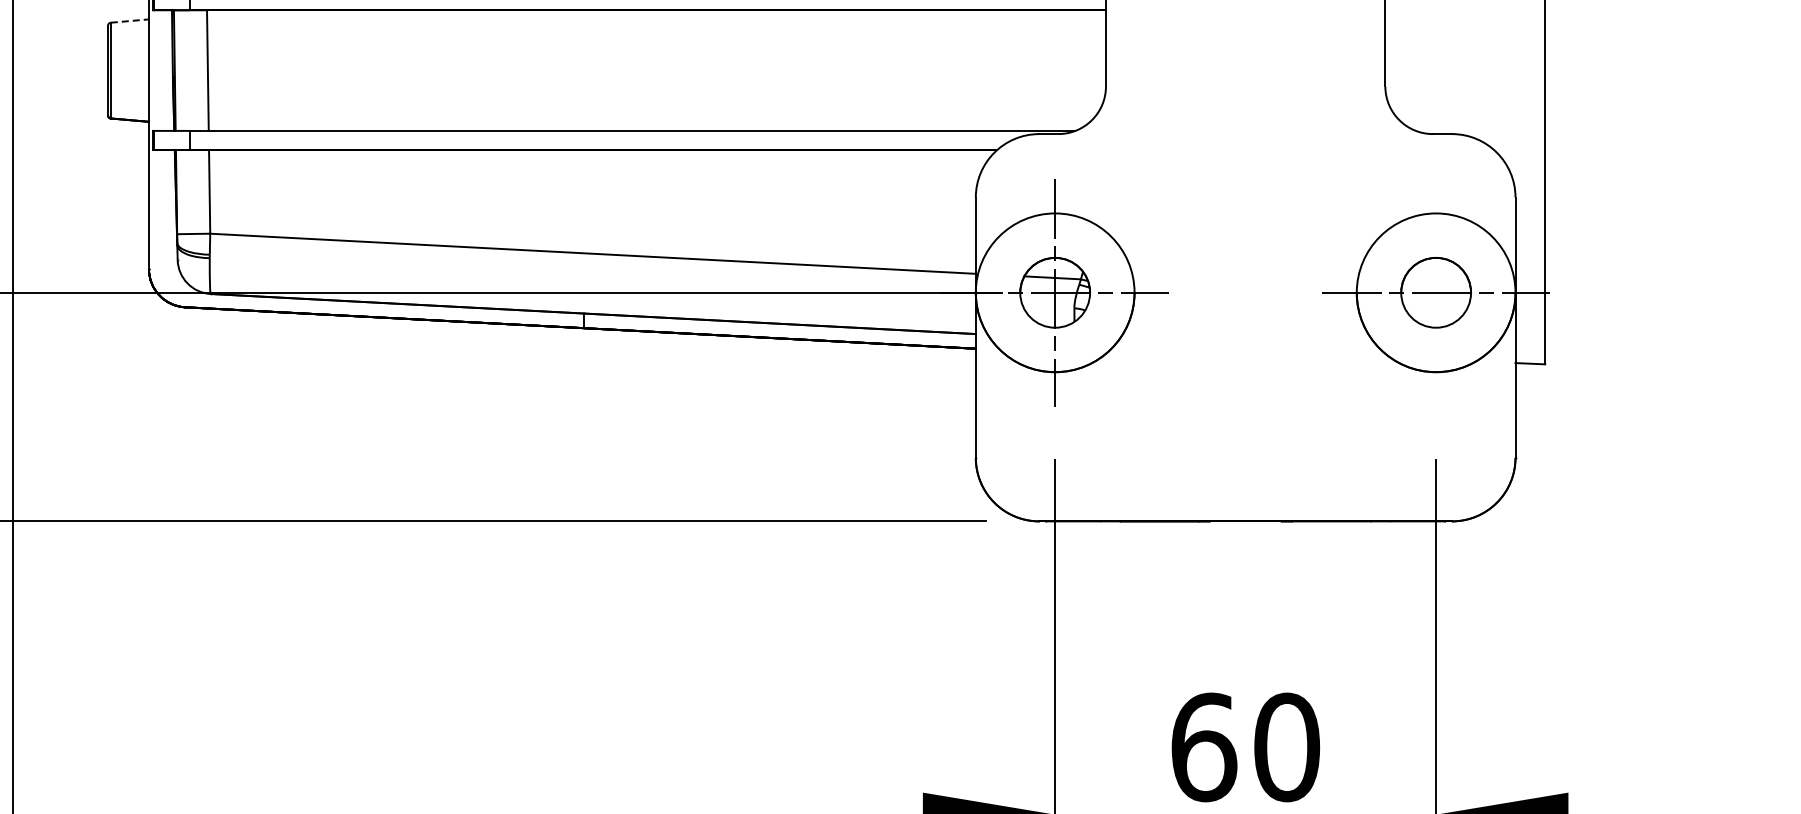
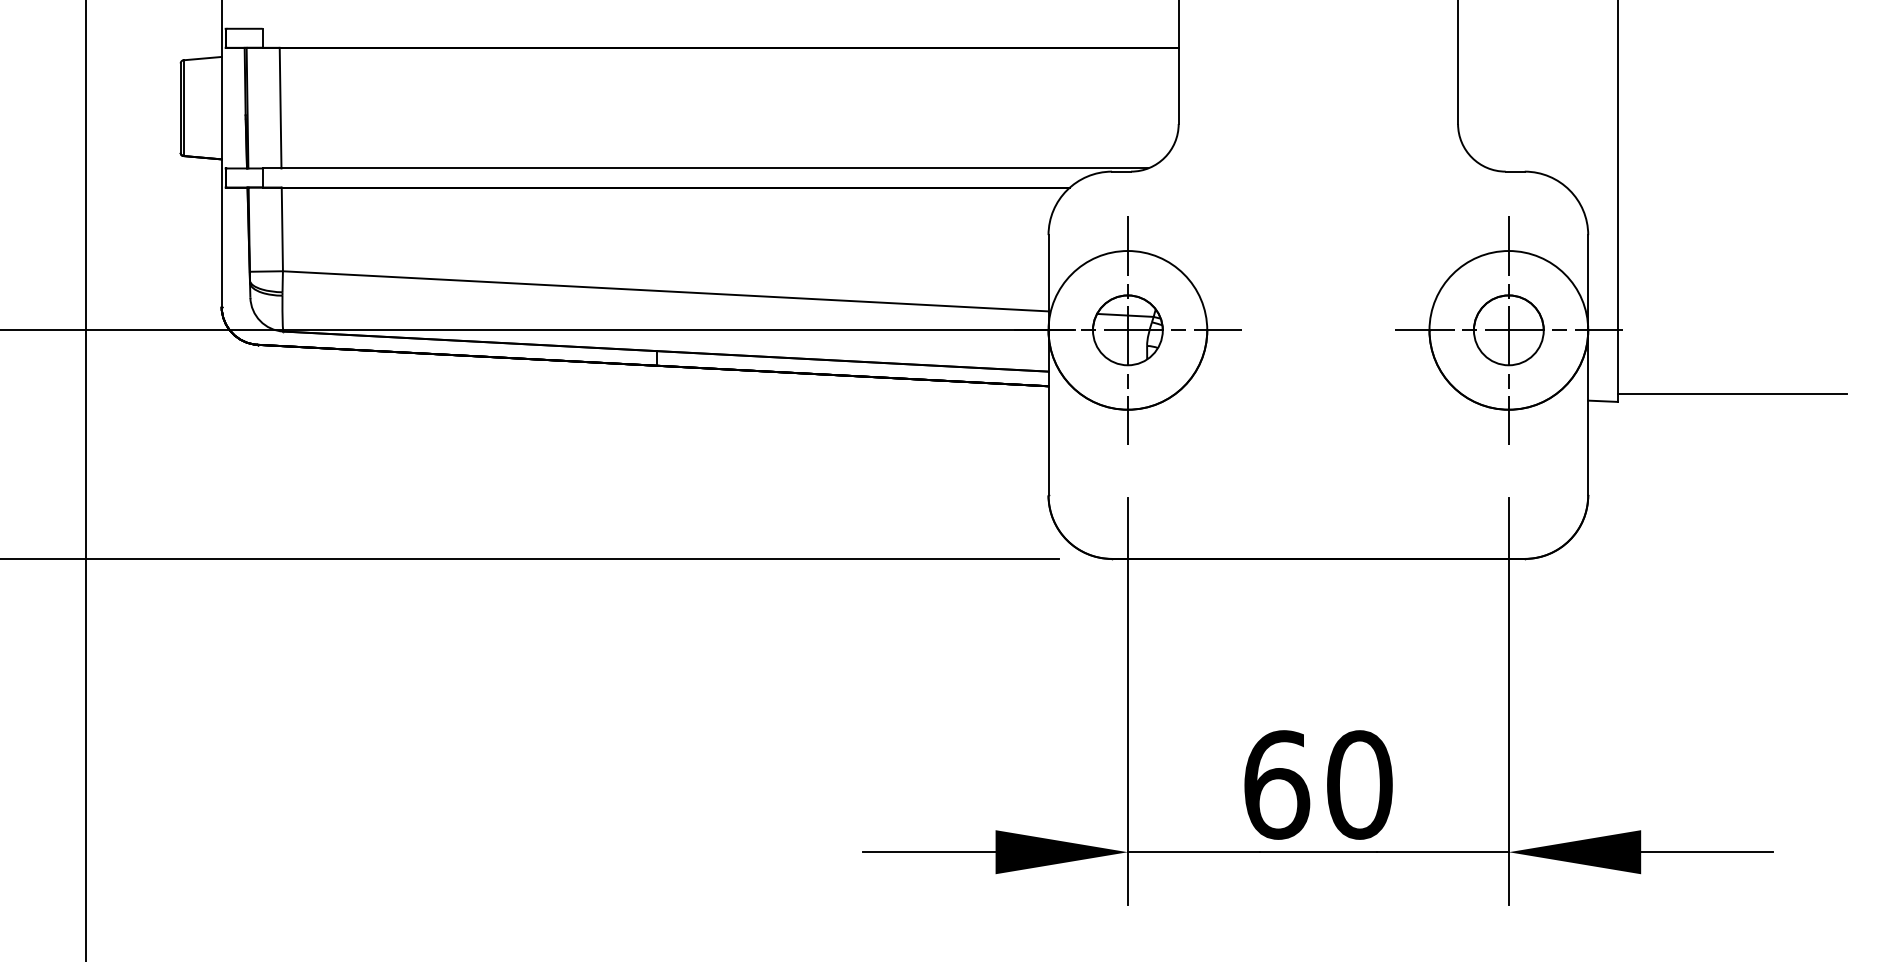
line: (130, 20) -> (203, 58), dashed -> solid
line: (1435, 292) -> (1508, 330), added
line: (1658, 355) -> (1731, 393), added

